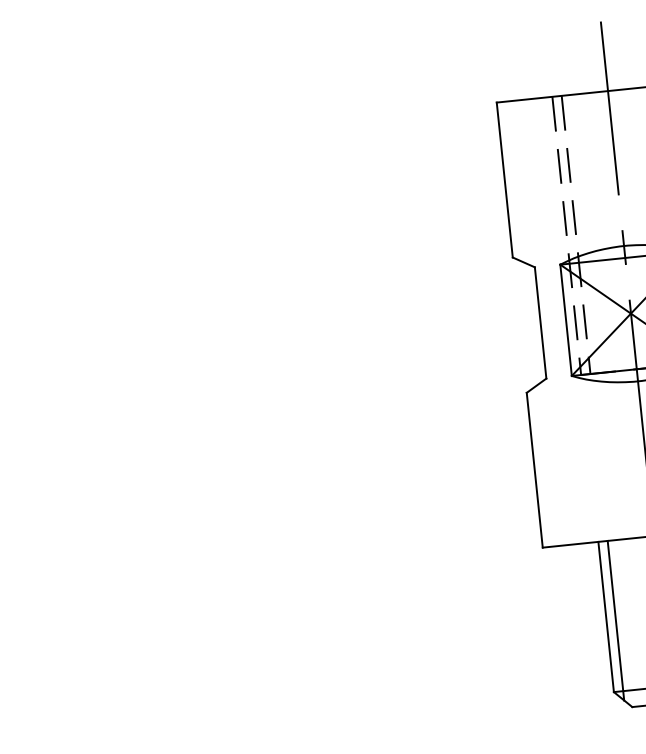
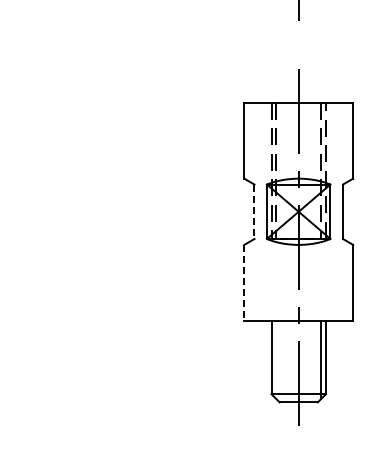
line: (540, 324) -> (254, 212), solid -> dashed
line: (535, 469) -> (244, 282), solid -> dashed
line: (616, 620) -> (276, 359), removed

